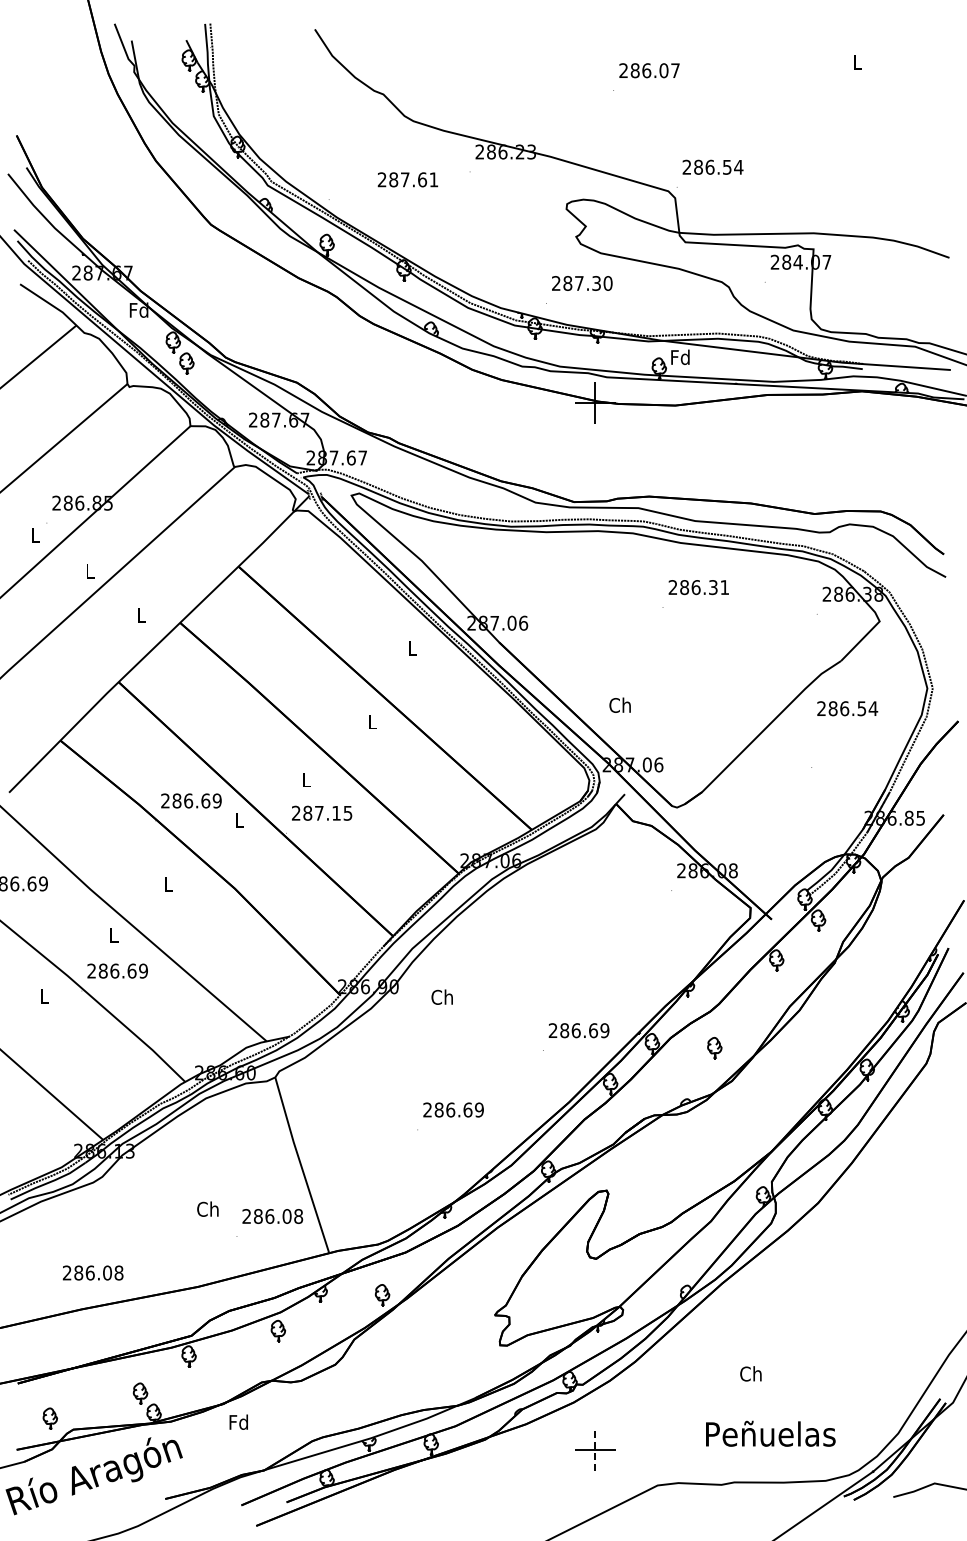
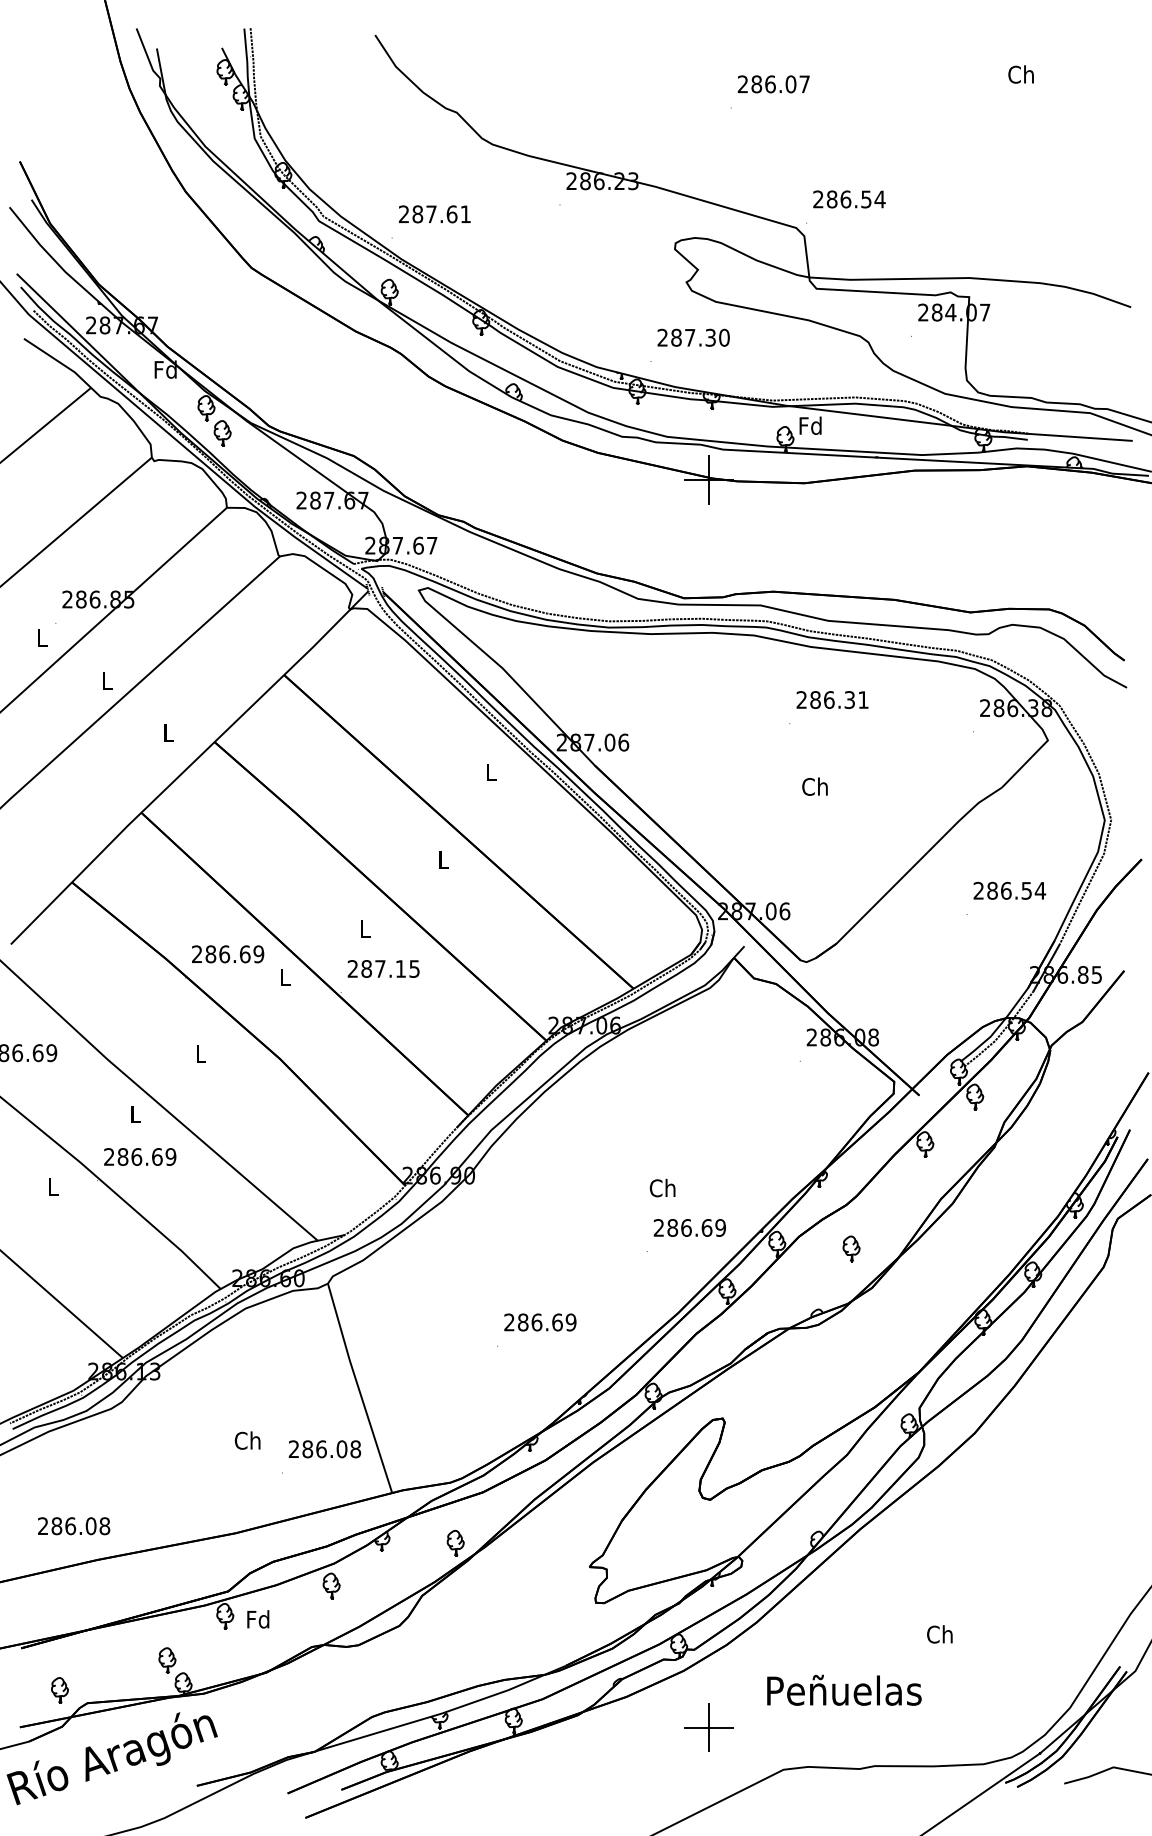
text: (856, 62) -> (1020, 74), L -> Ch
text: (407, 179) -> (434, 213), moved
text: (619, 704) -> (814, 785), moved
text: (847, 708) -> (1009, 890), moved
text: (441, 996) -> (661, 1187), moved
text: (92, 1272) -> (73, 1525), moved
text: (750, 1373) -> (939, 1633), moved
text: (238, 1421) -> (257, 1618), moved
text: (770, 1433) -> (844, 1689), moved
line: (595, 1450) -> (709, 1728), dashed -> solid

